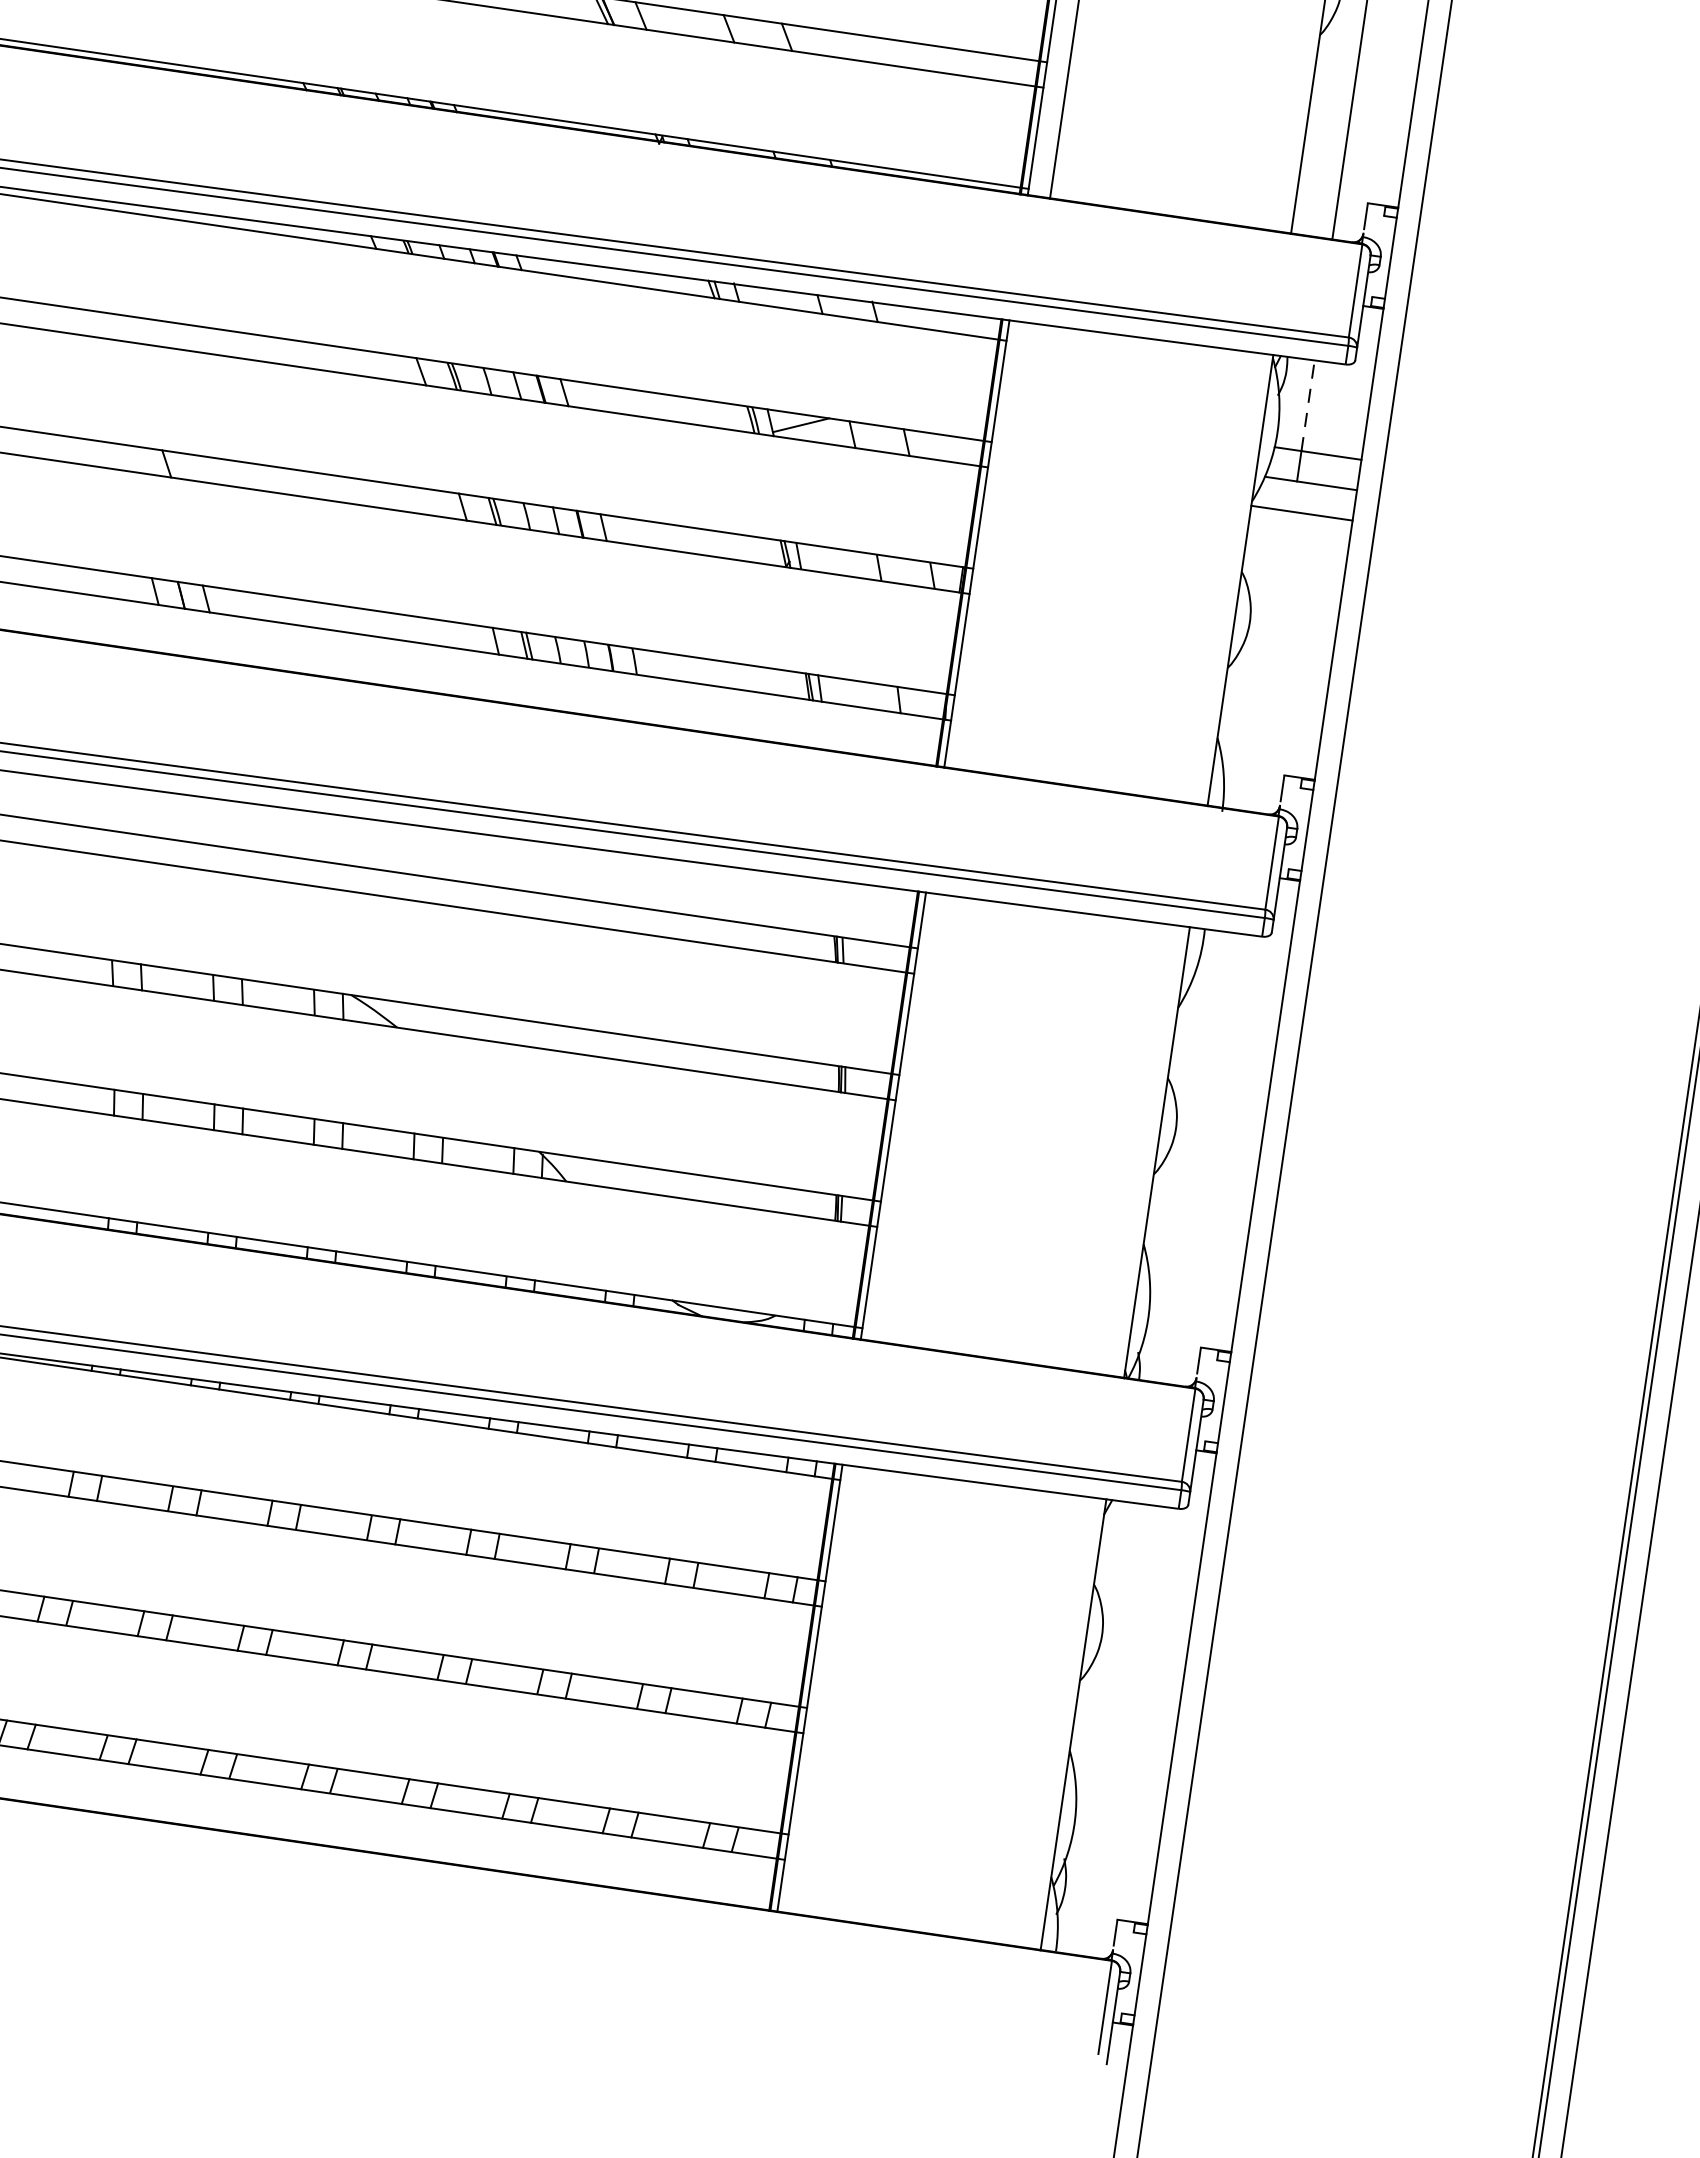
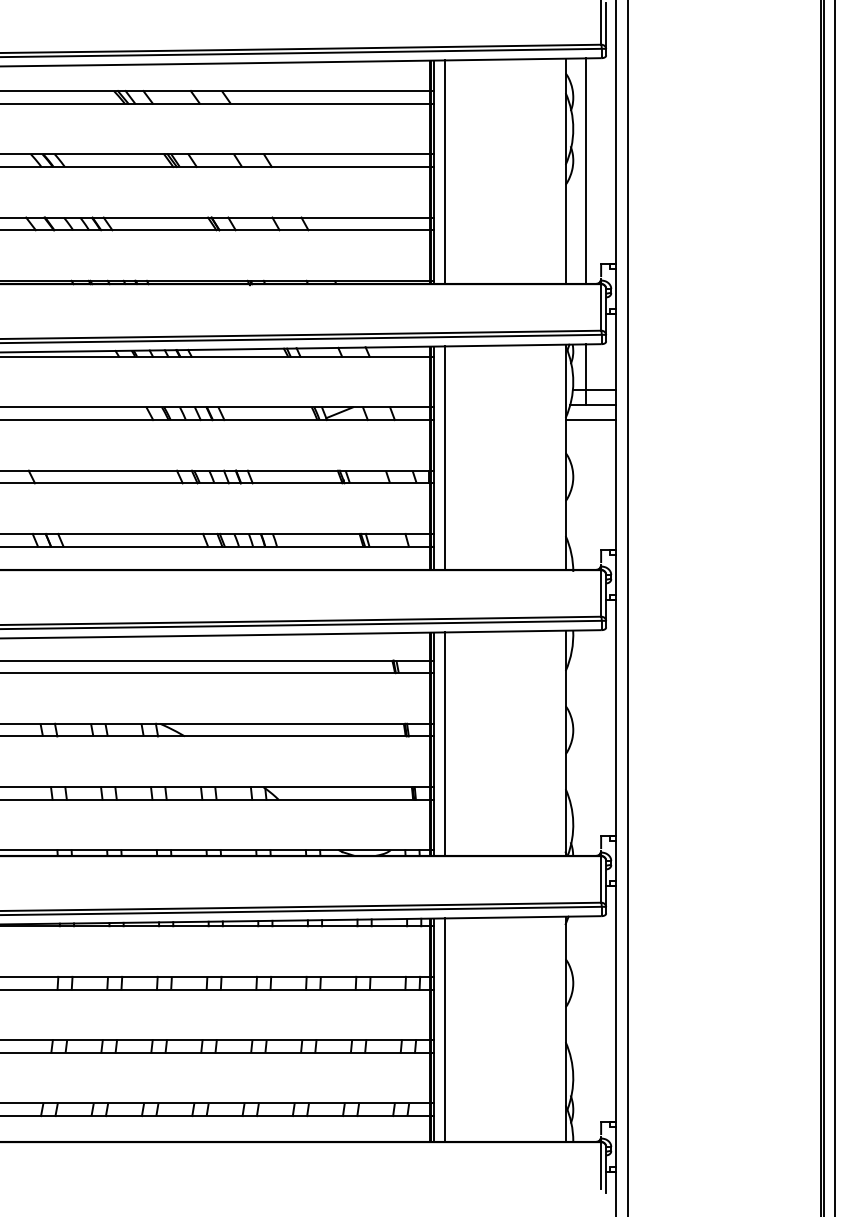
line: (1308, 406) -> (586, 367), dashed -> solid
line: (999, 547) -> (445, 458), added
line: (916, 1119) -> (445, 744), added
line: (832, 1691) -> (445, 1030), added

